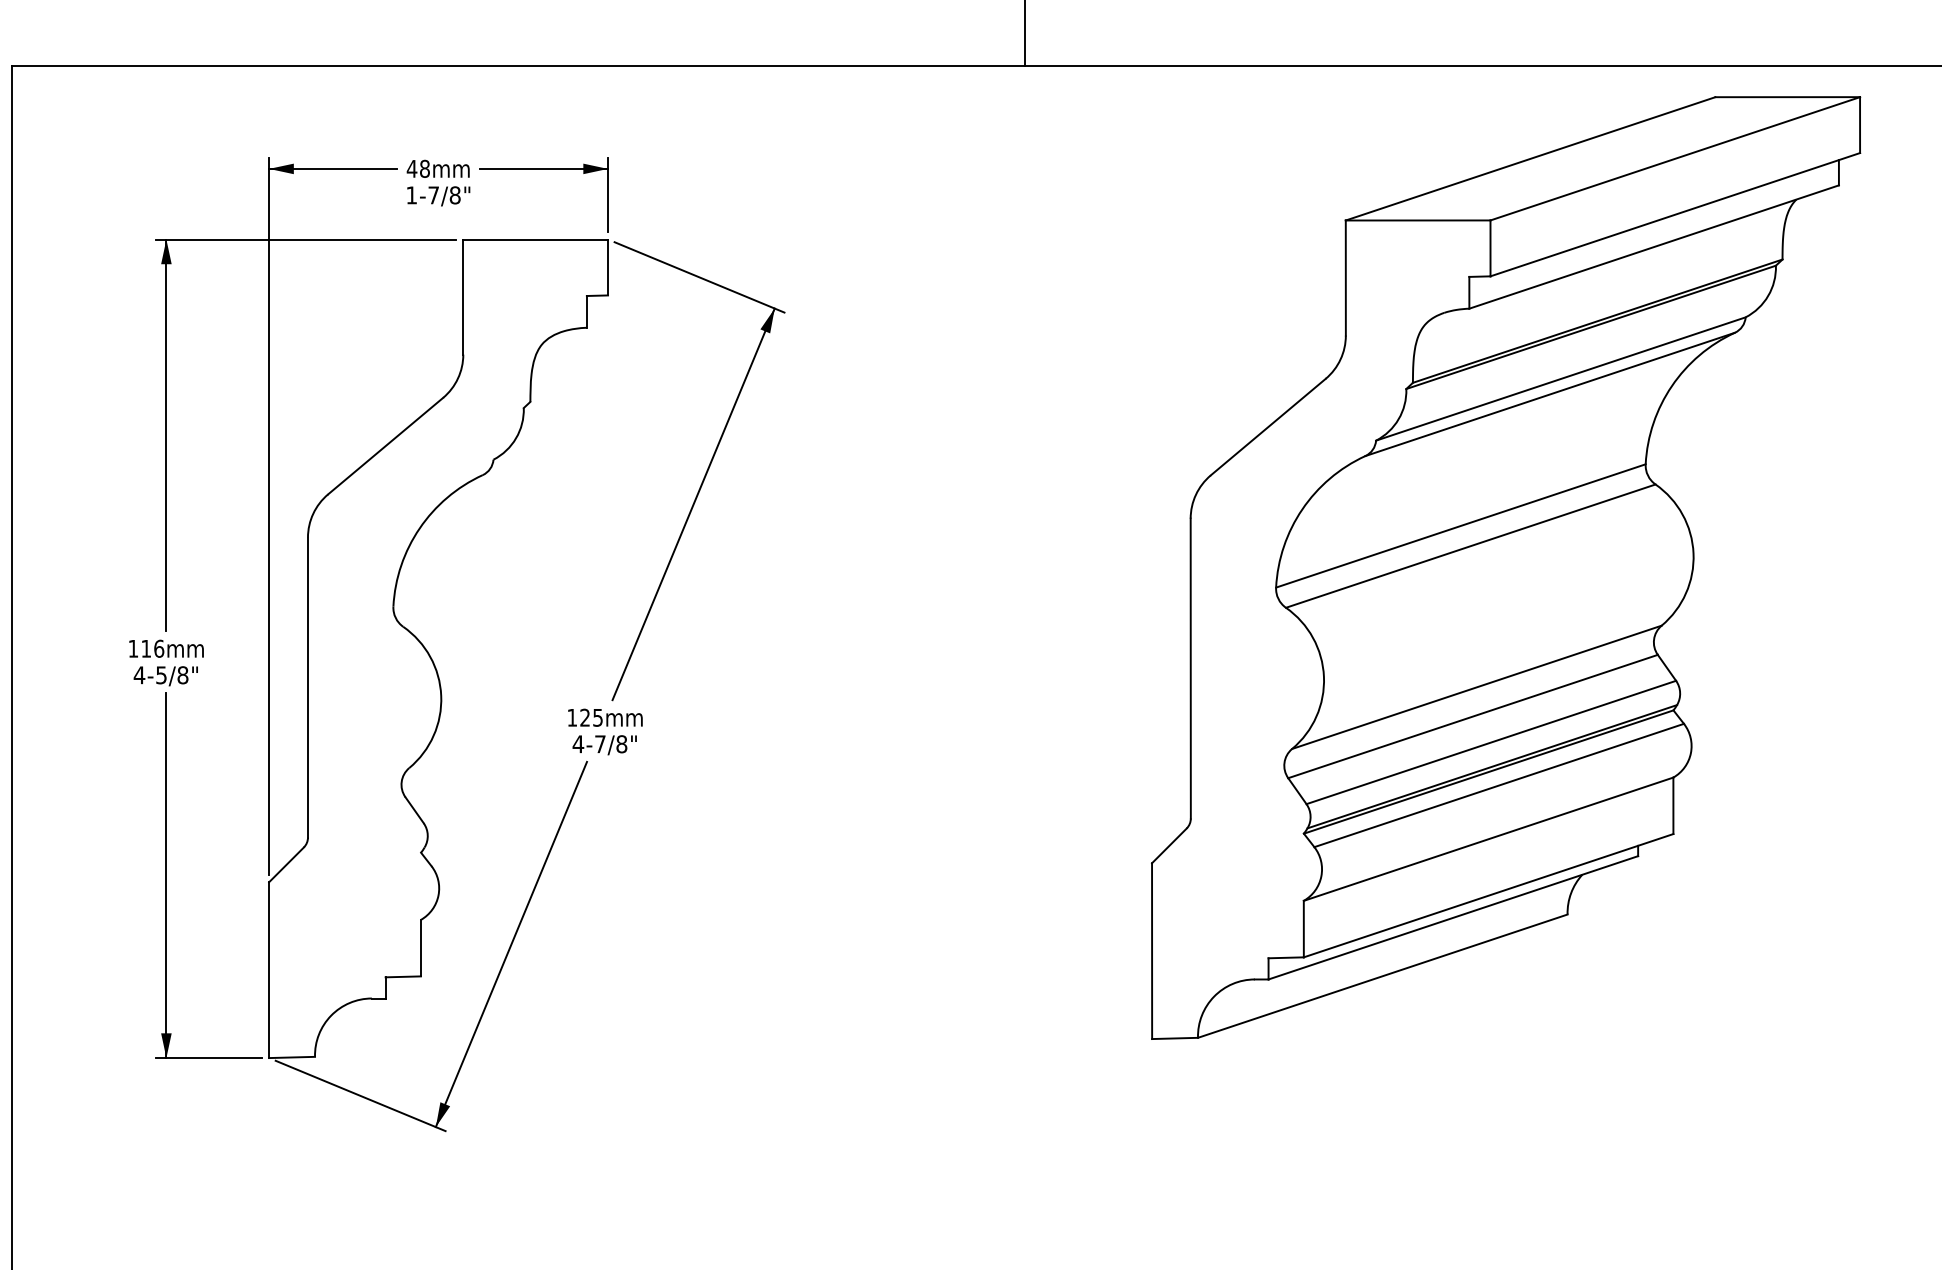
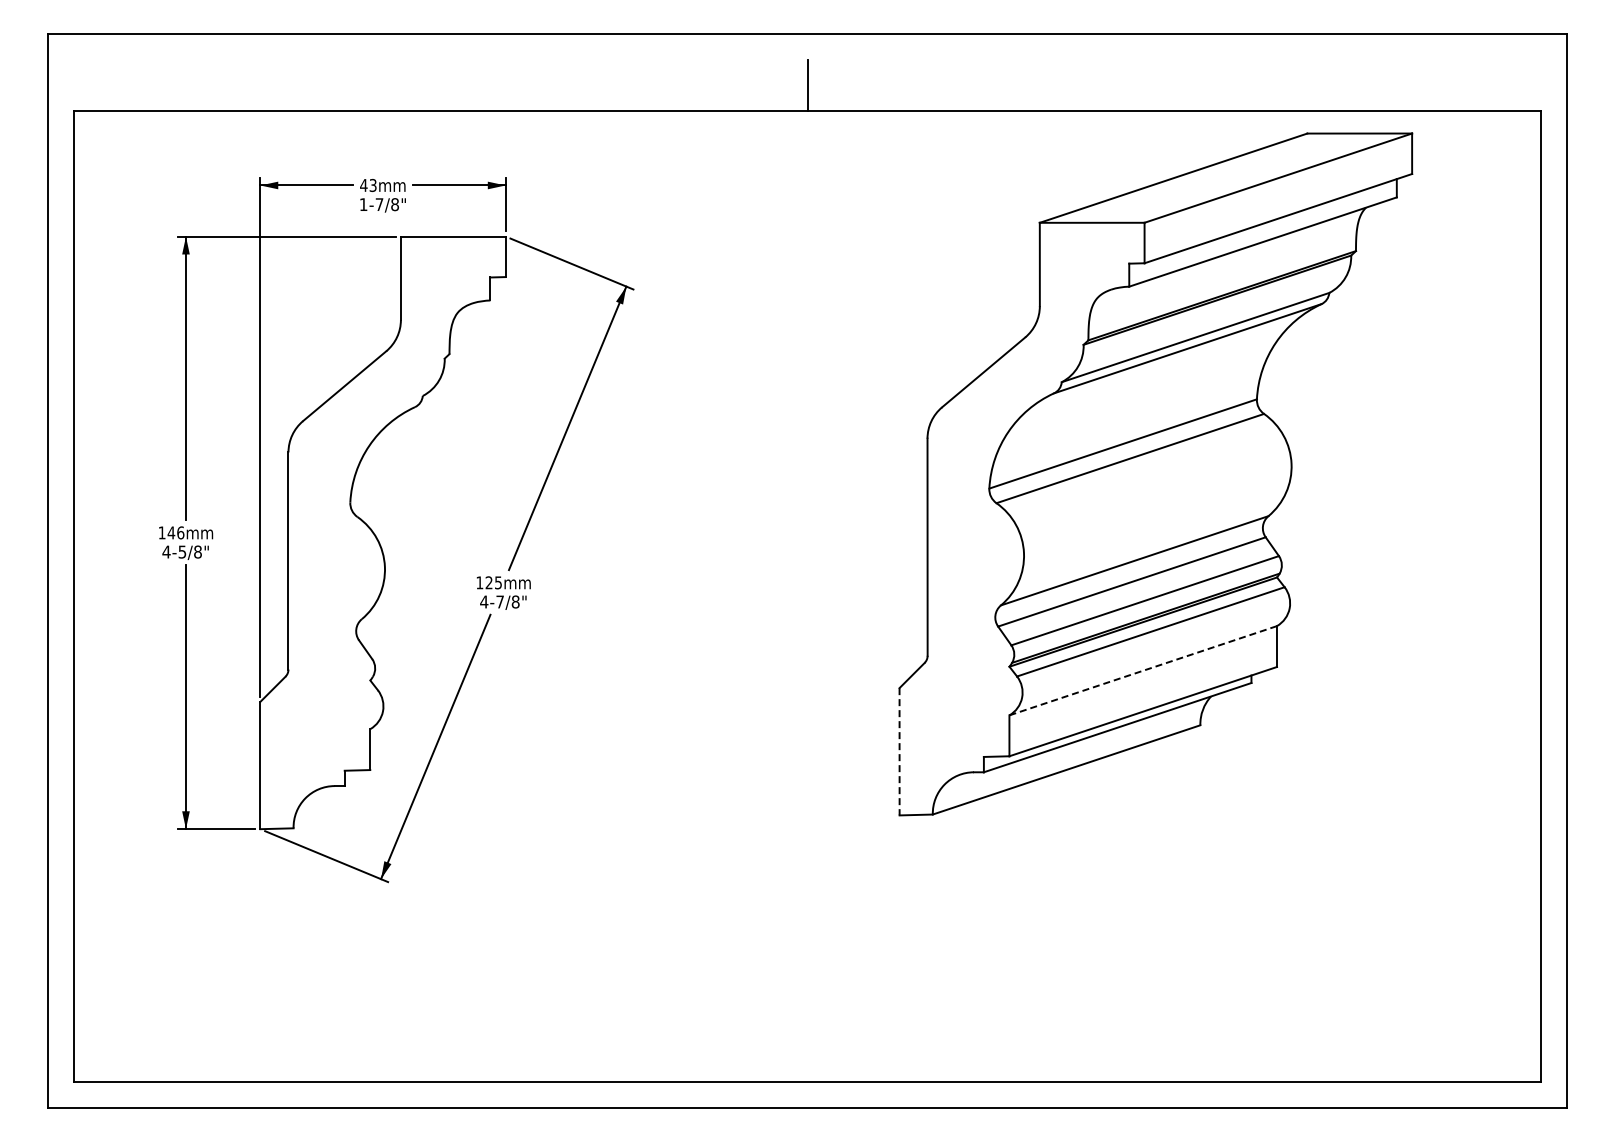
text: (424, 168) -> (372, 185), 48 -> 43
text: (146, 648) -> (171, 532), 116 -> 146
line: (1487, 838) -> (1142, 670), solid -> dashed
line: (1151, 950) -> (899, 751), solid -> dashed

